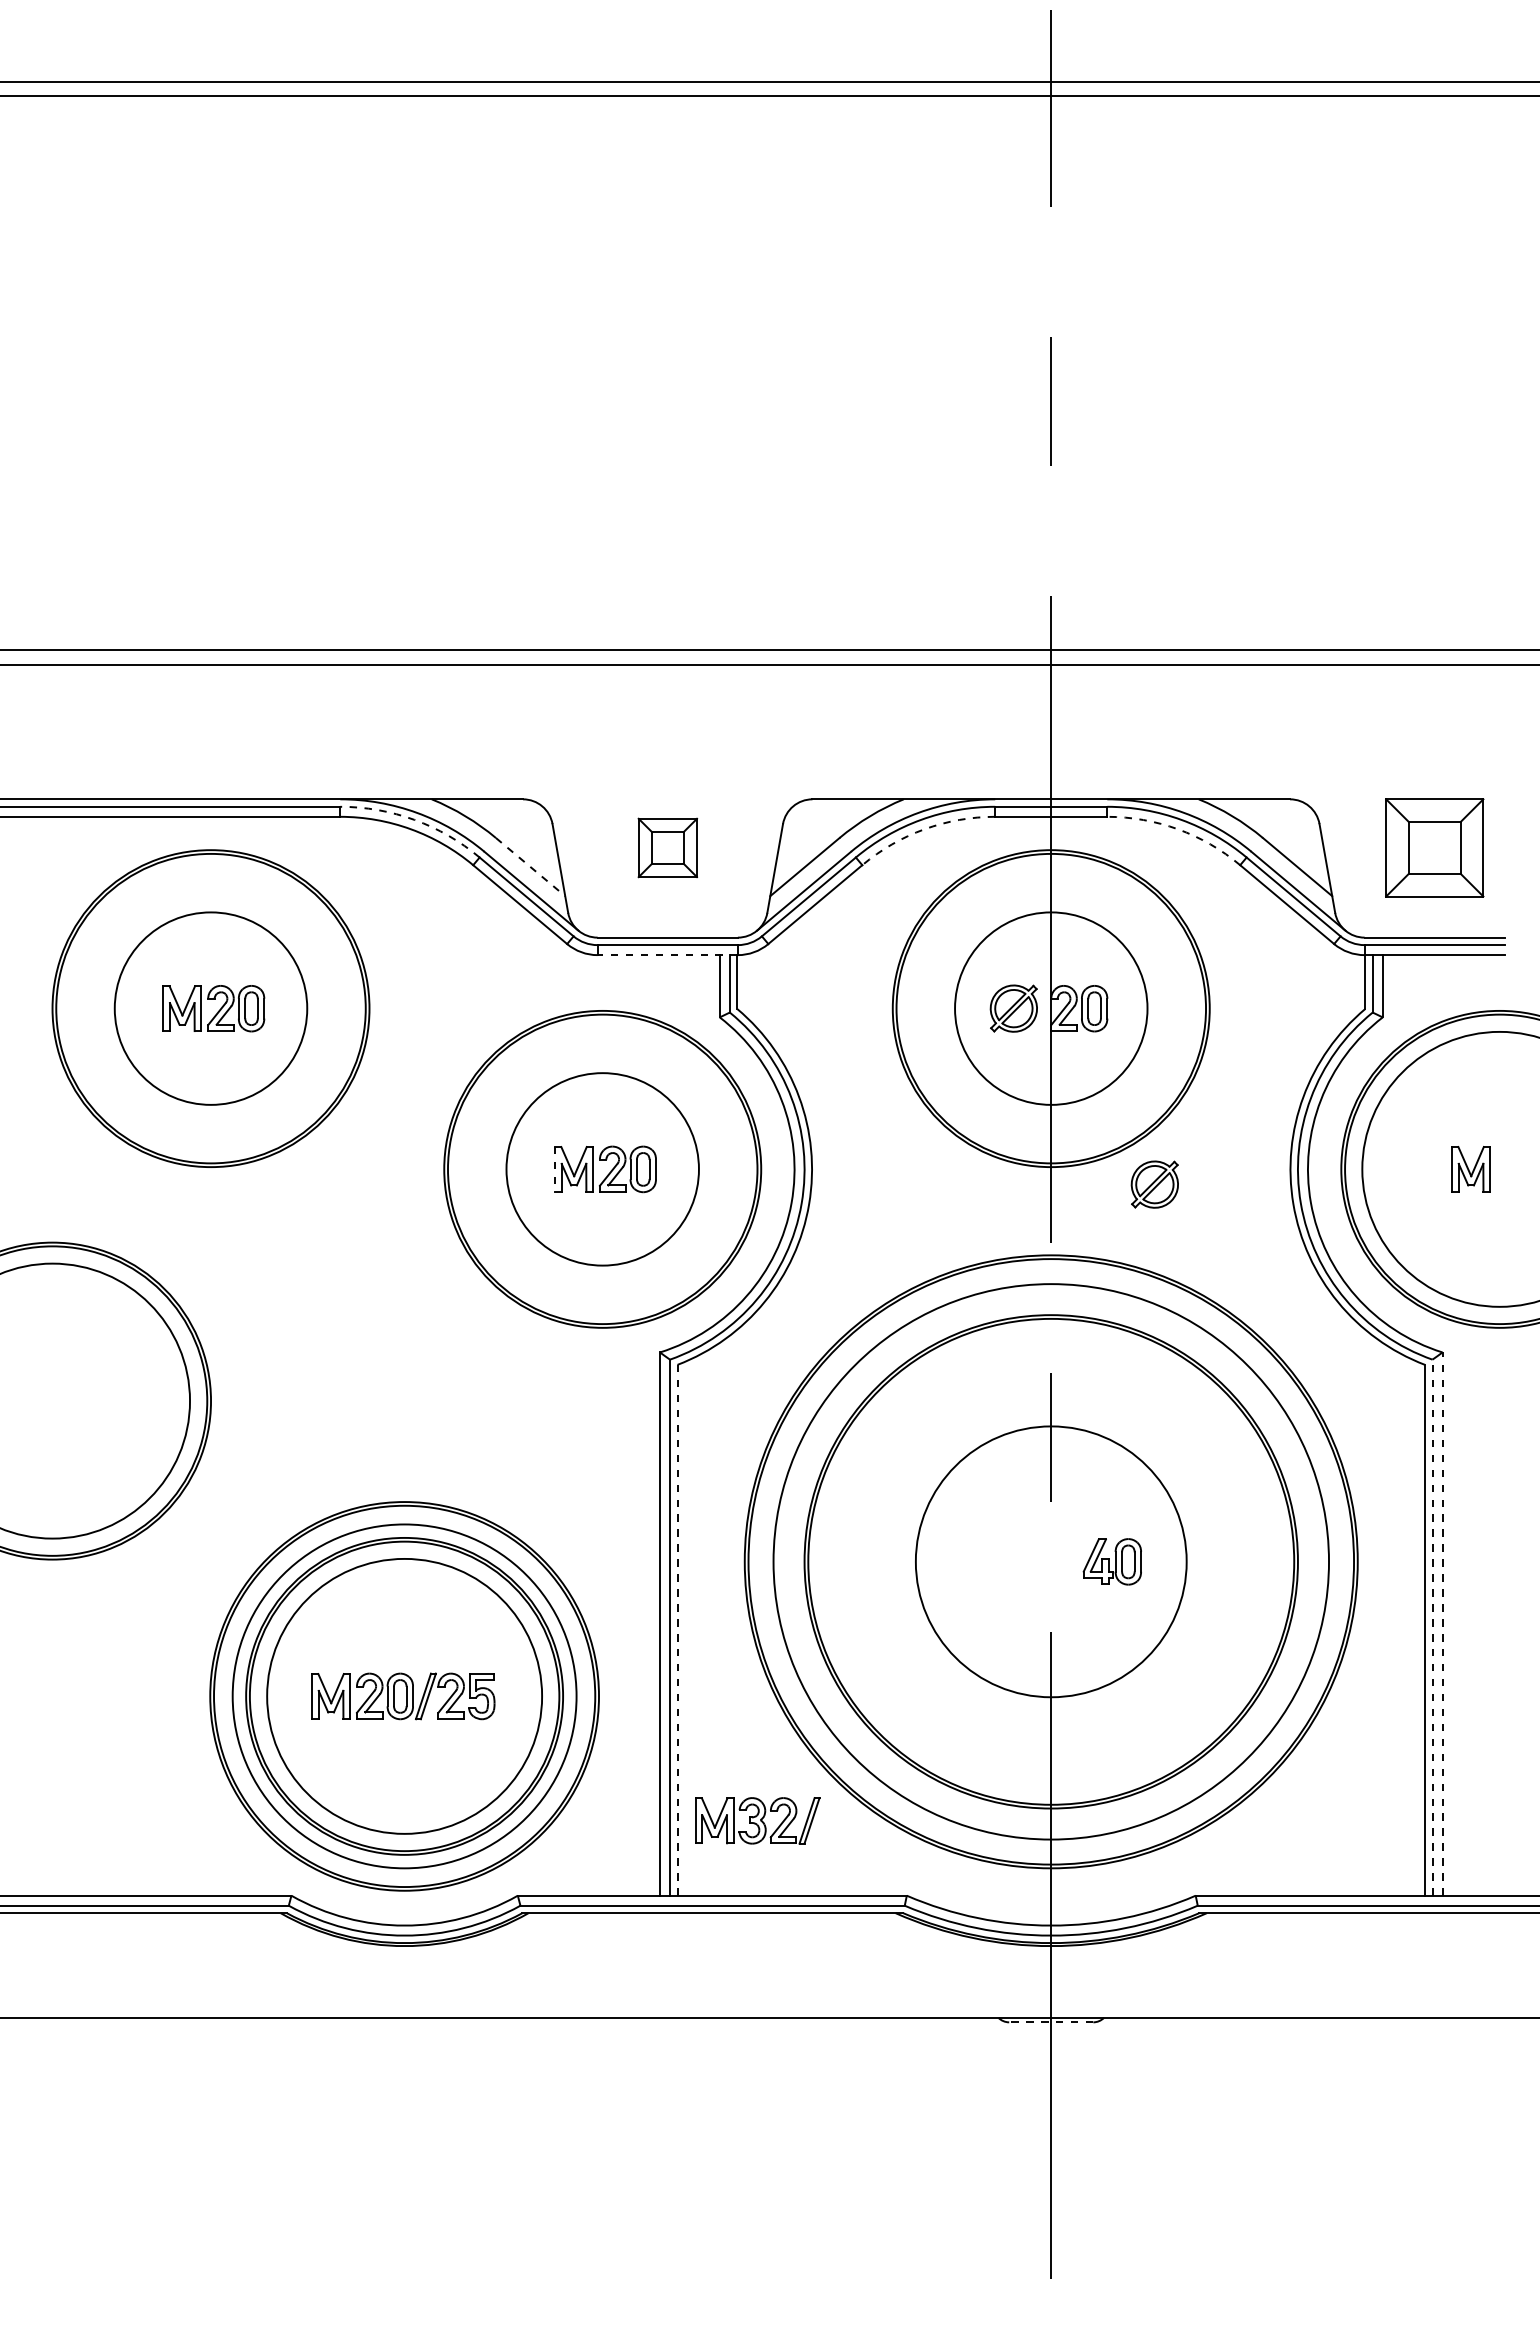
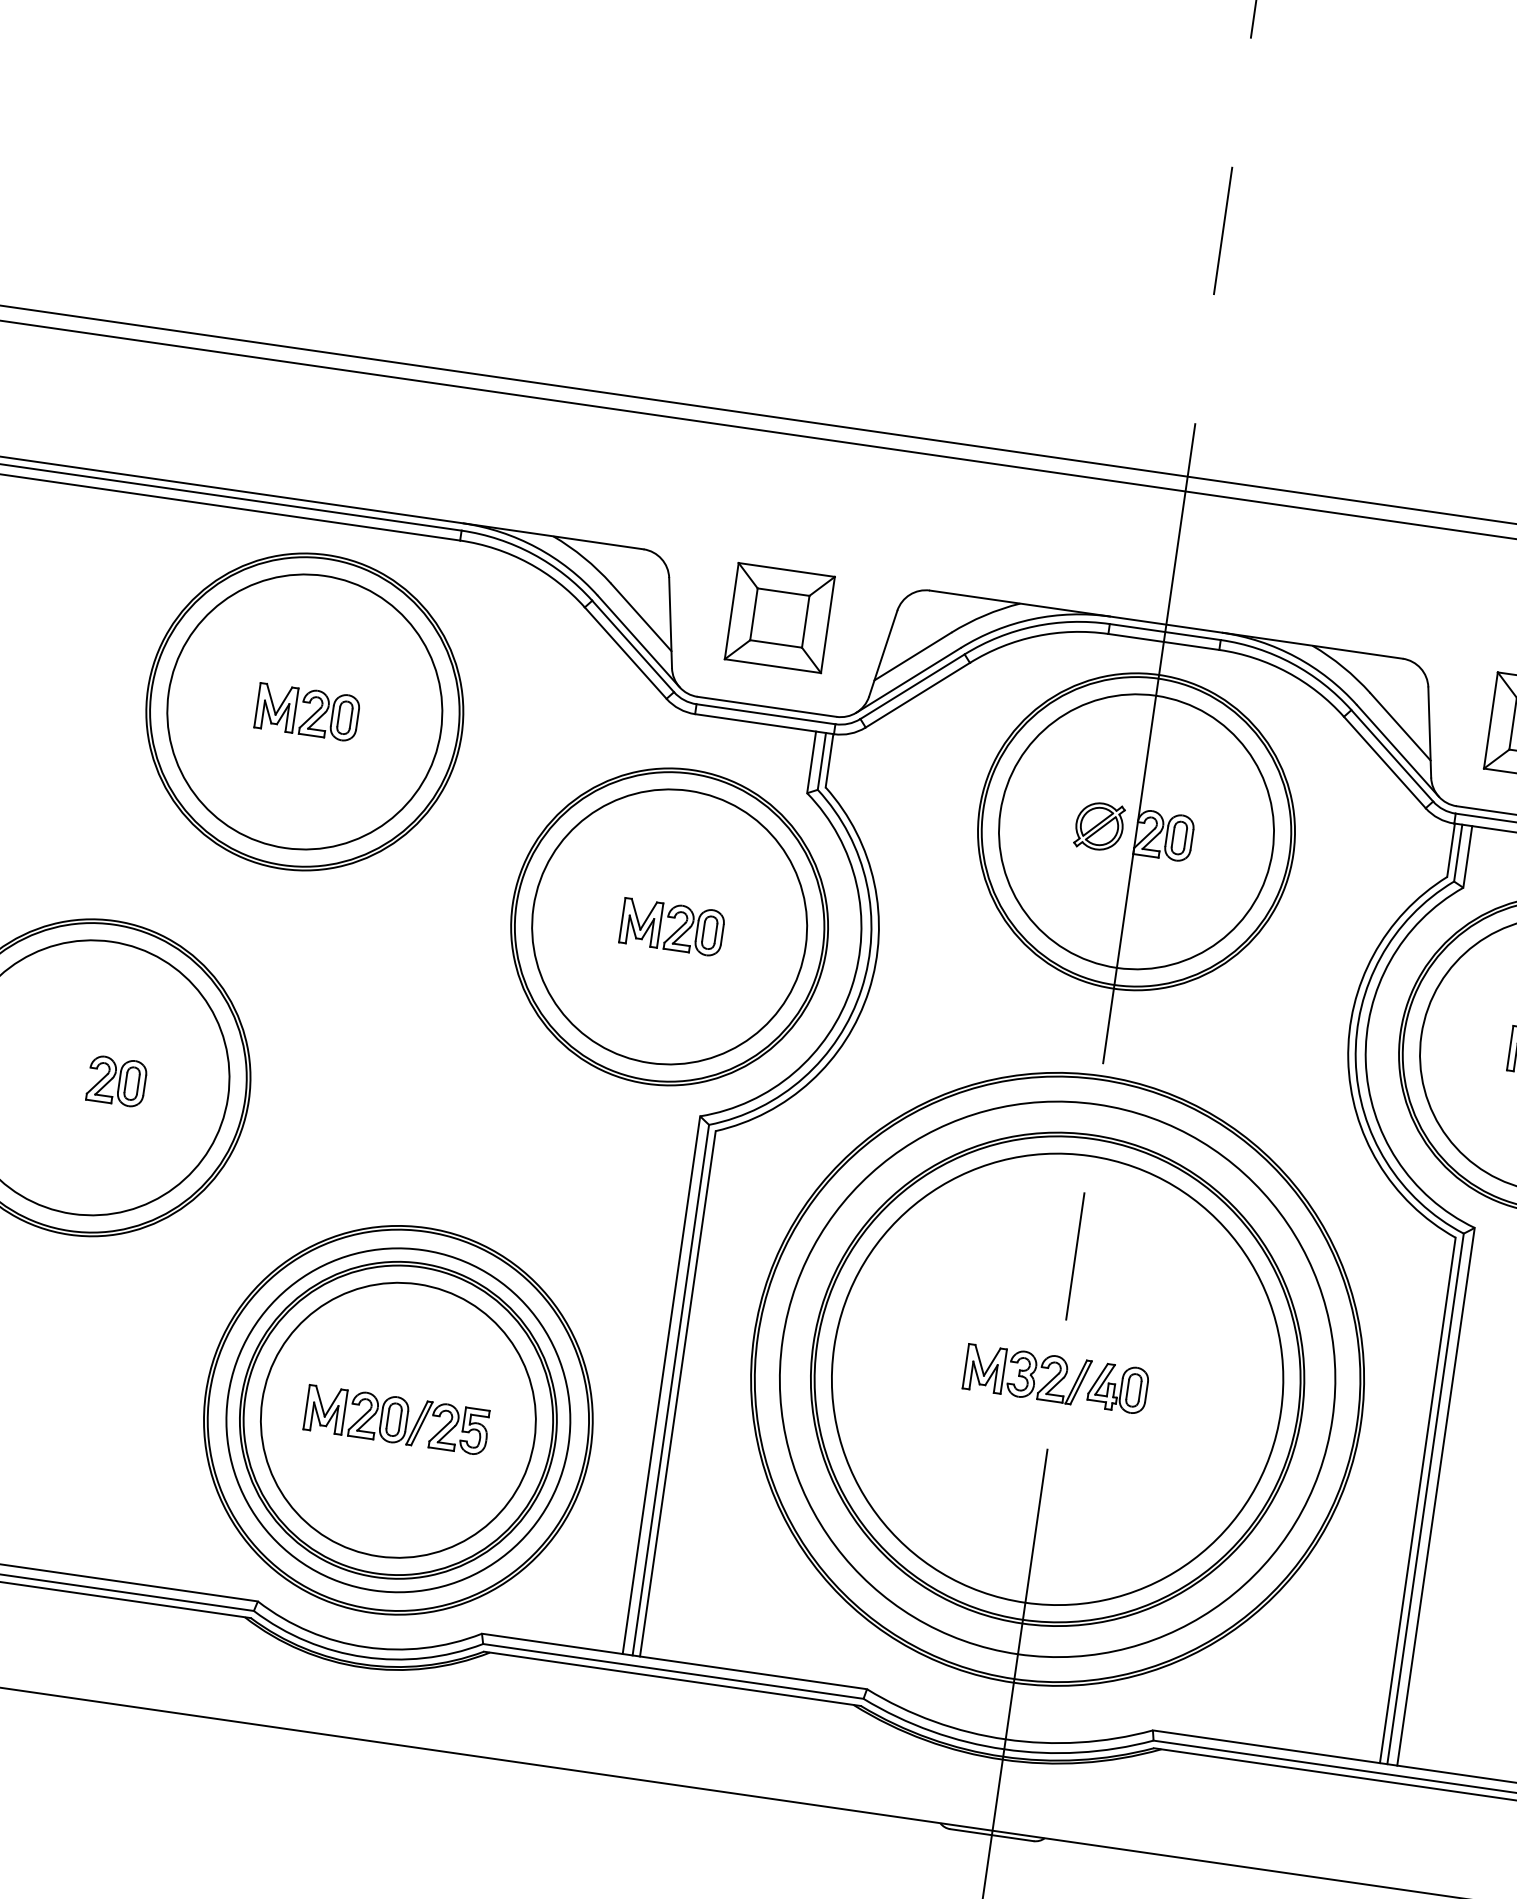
arc: (414, 819) -> (533, 553), dashed -> solid
arc: (924, 829) -> (1036, 636), dashed -> solid
arc: (1178, 829) -> (1287, 672), dashed -> solid
part: (667, 847) -> (779, 617), size x1.67
line: (531, 867) -> (642, 617), dashed -> solid
line: (667, 955) -> (764, 724), dashed -> solid
circle: (210, 1008) -> (304, 711), size x1.43
circle: (1050, 1008) -> (1135, 831), size x1.43
circle: (602, 1168) -> (669, 926), size x1.43
line: (554, 1169) -> (621, 920), dashed -> solid
part: (1154, 1184) -> (1213, 1020), removed
part: (77, 1400) -> (116, 1080), added
circle: (1050, 1561) -> (1056, 1378), size x1.67
line: (1442, 1624) -> (1435, 1497), dashed -> solid
line: (1432, 1627) -> (1425, 1498), dashed -> solid
line: (677, 1629) -> (678, 1393), dashed -> solid
part: (757, 1820) -> (1027, 1374), moved
line: (1050, 2022) -> (991, 1835), dashed -> solid

